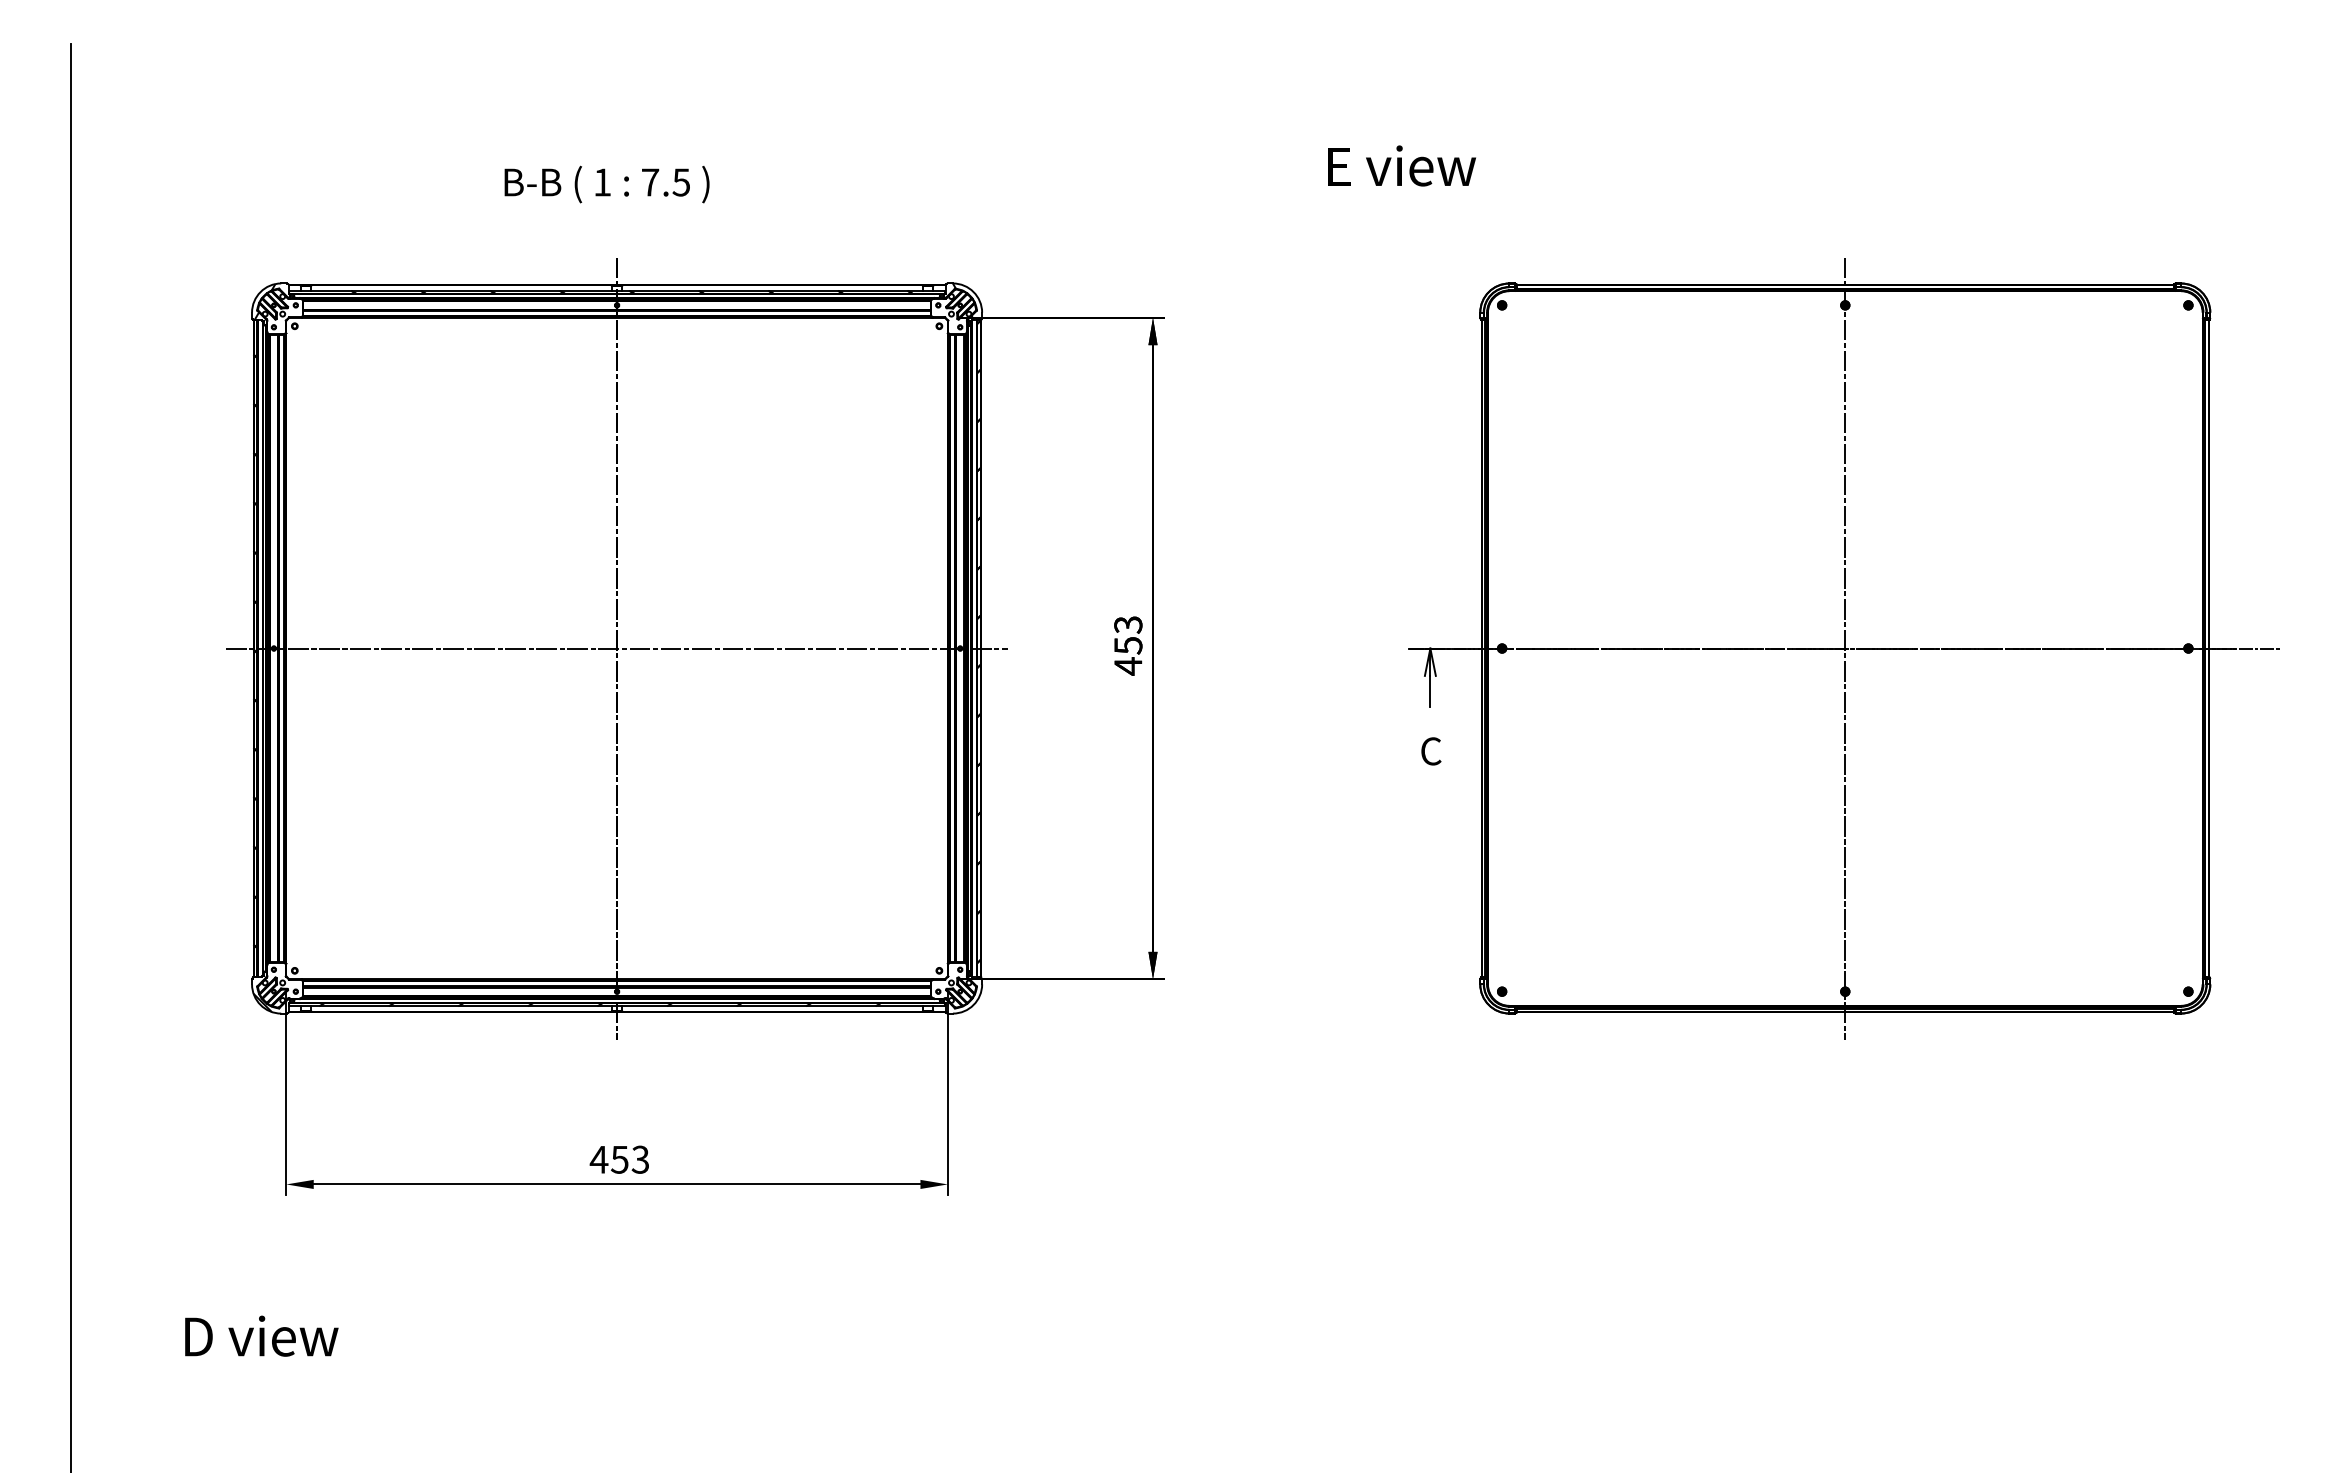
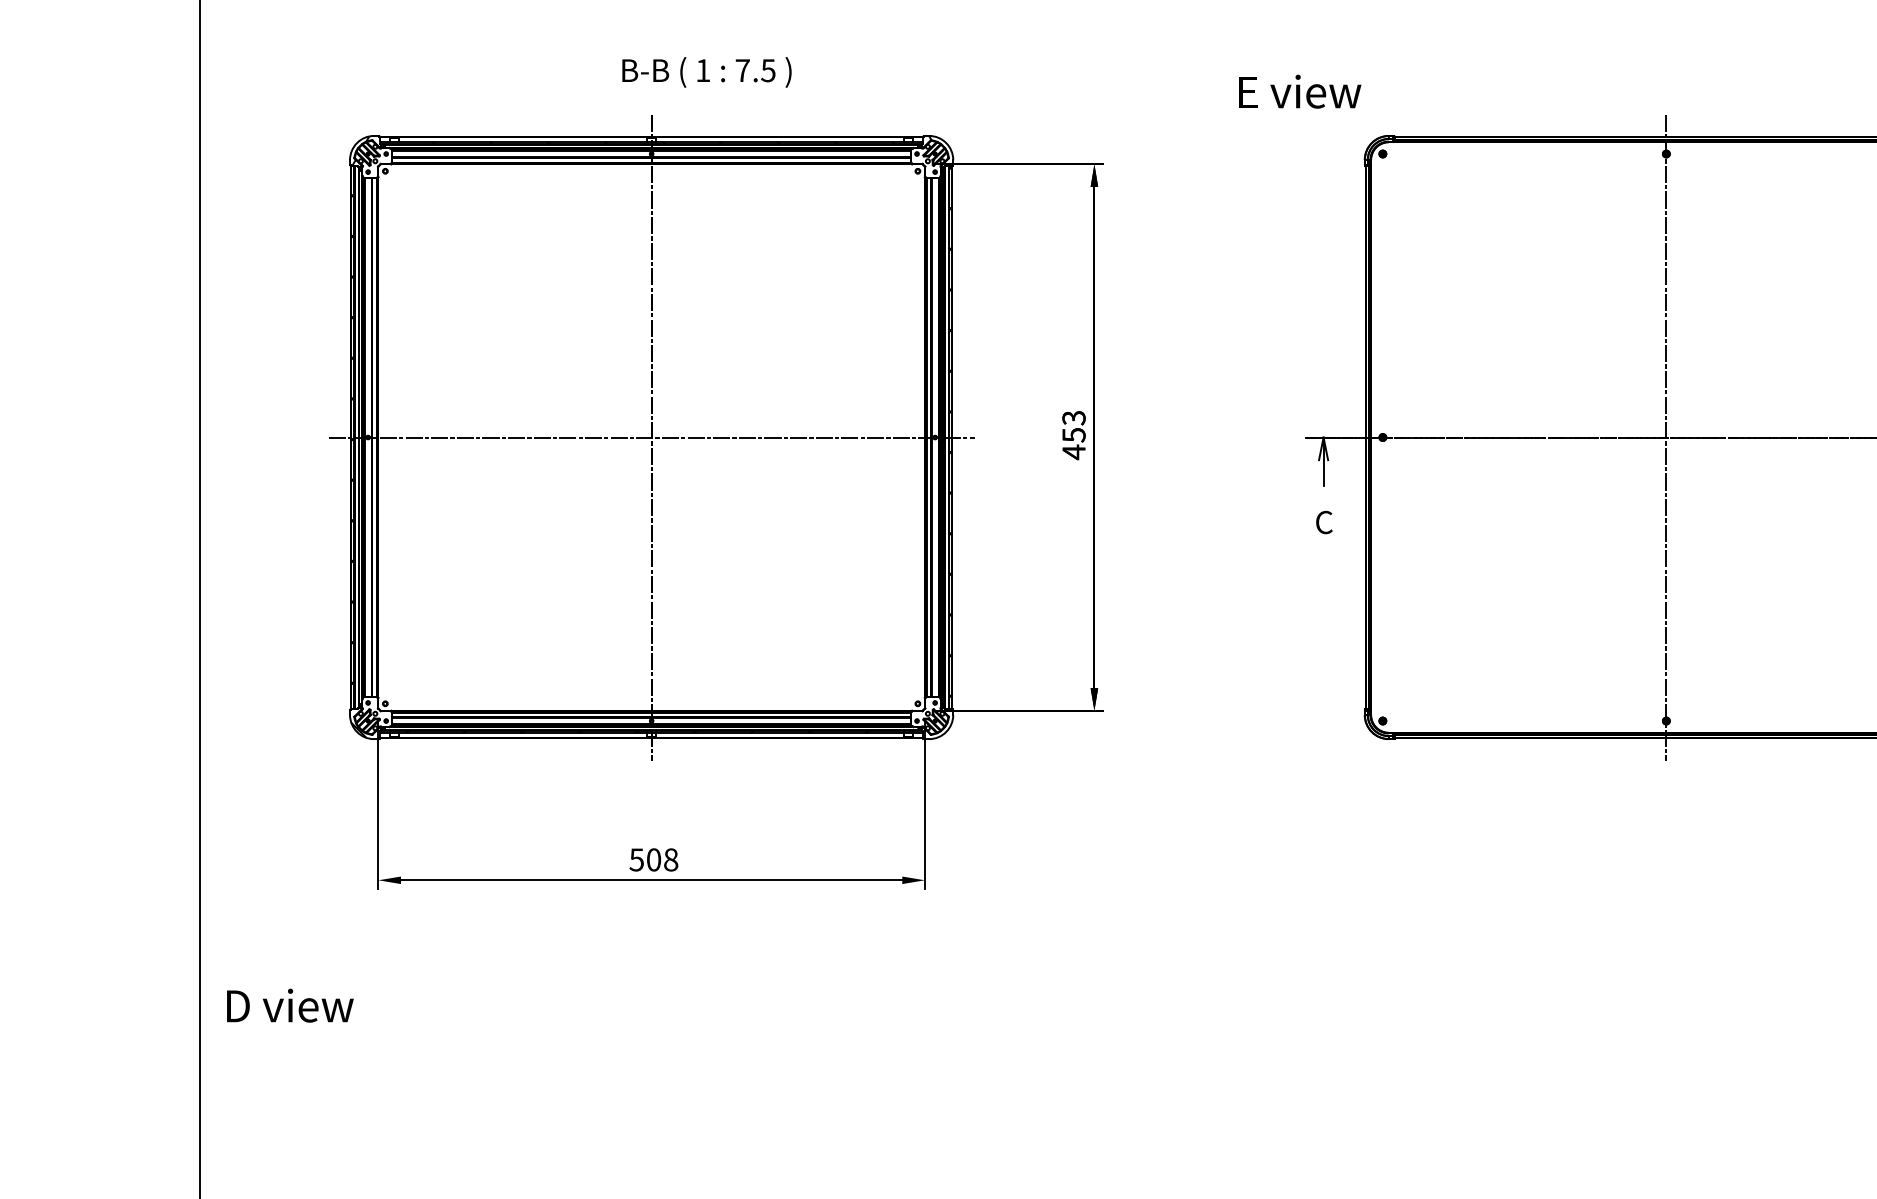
text: (1401, 165) -> (1299, 91), moved
text: (606, 184) -> (706, 72), moved
text: (619, 1159) -> (653, 859), 453 -> 508
text: (261, 1335) -> (290, 1005), moved

